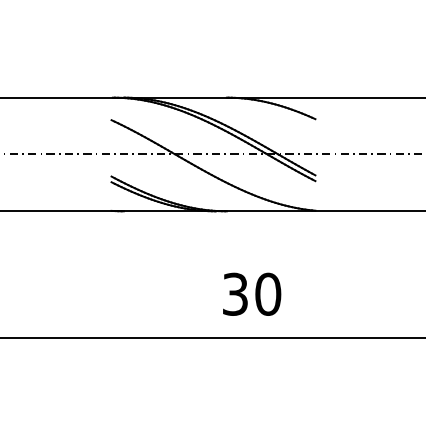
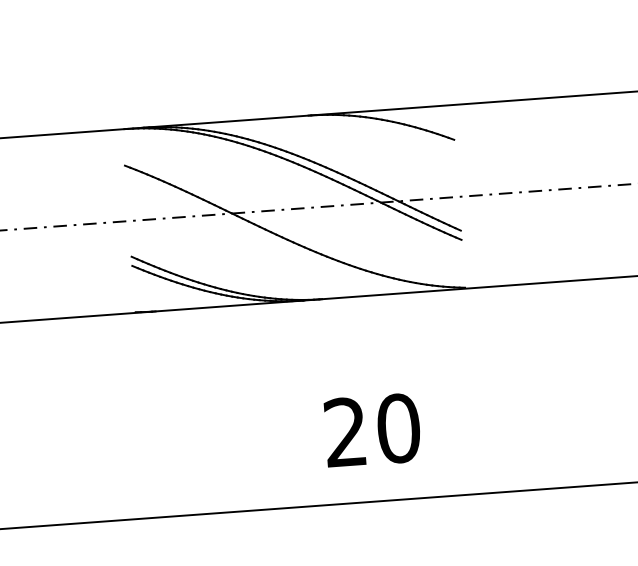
text: (235, 294) -> (345, 432), 30 -> 20

